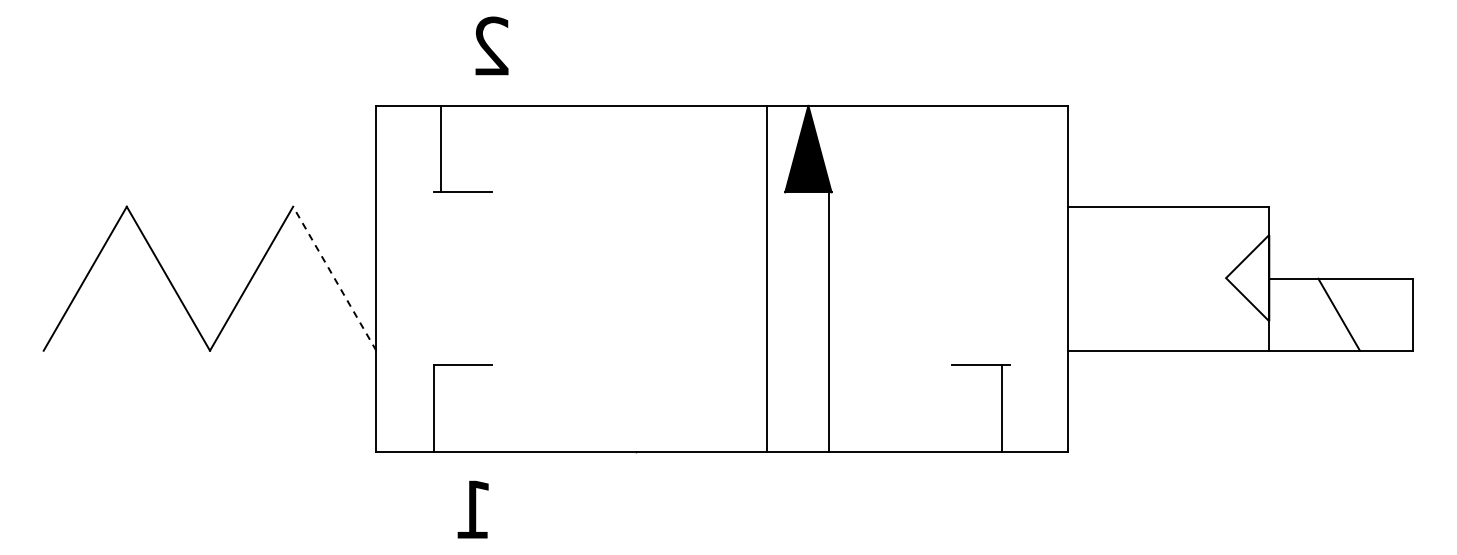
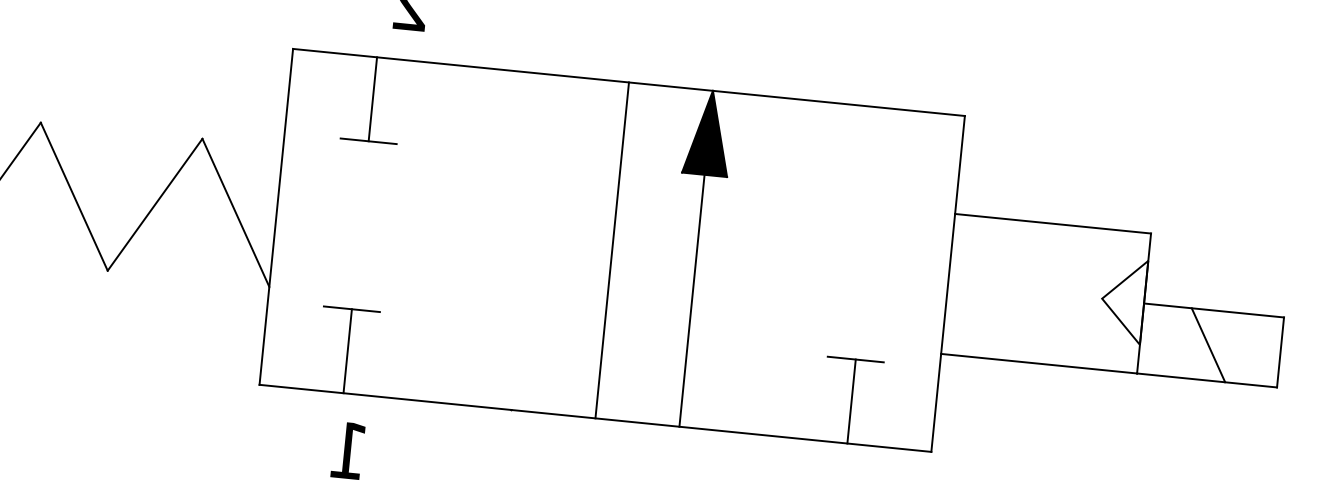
line: (440, 148) -> (372, 98), moved
line: (334, 278) -> (235, 212), dashed -> solid
line: (767, 278) -> (612, 250), moved
line: (829, 321) -> (692, 300), moved
line: (433, 408) -> (347, 351), moved
line: (1002, 408) -> (851, 401), moved

